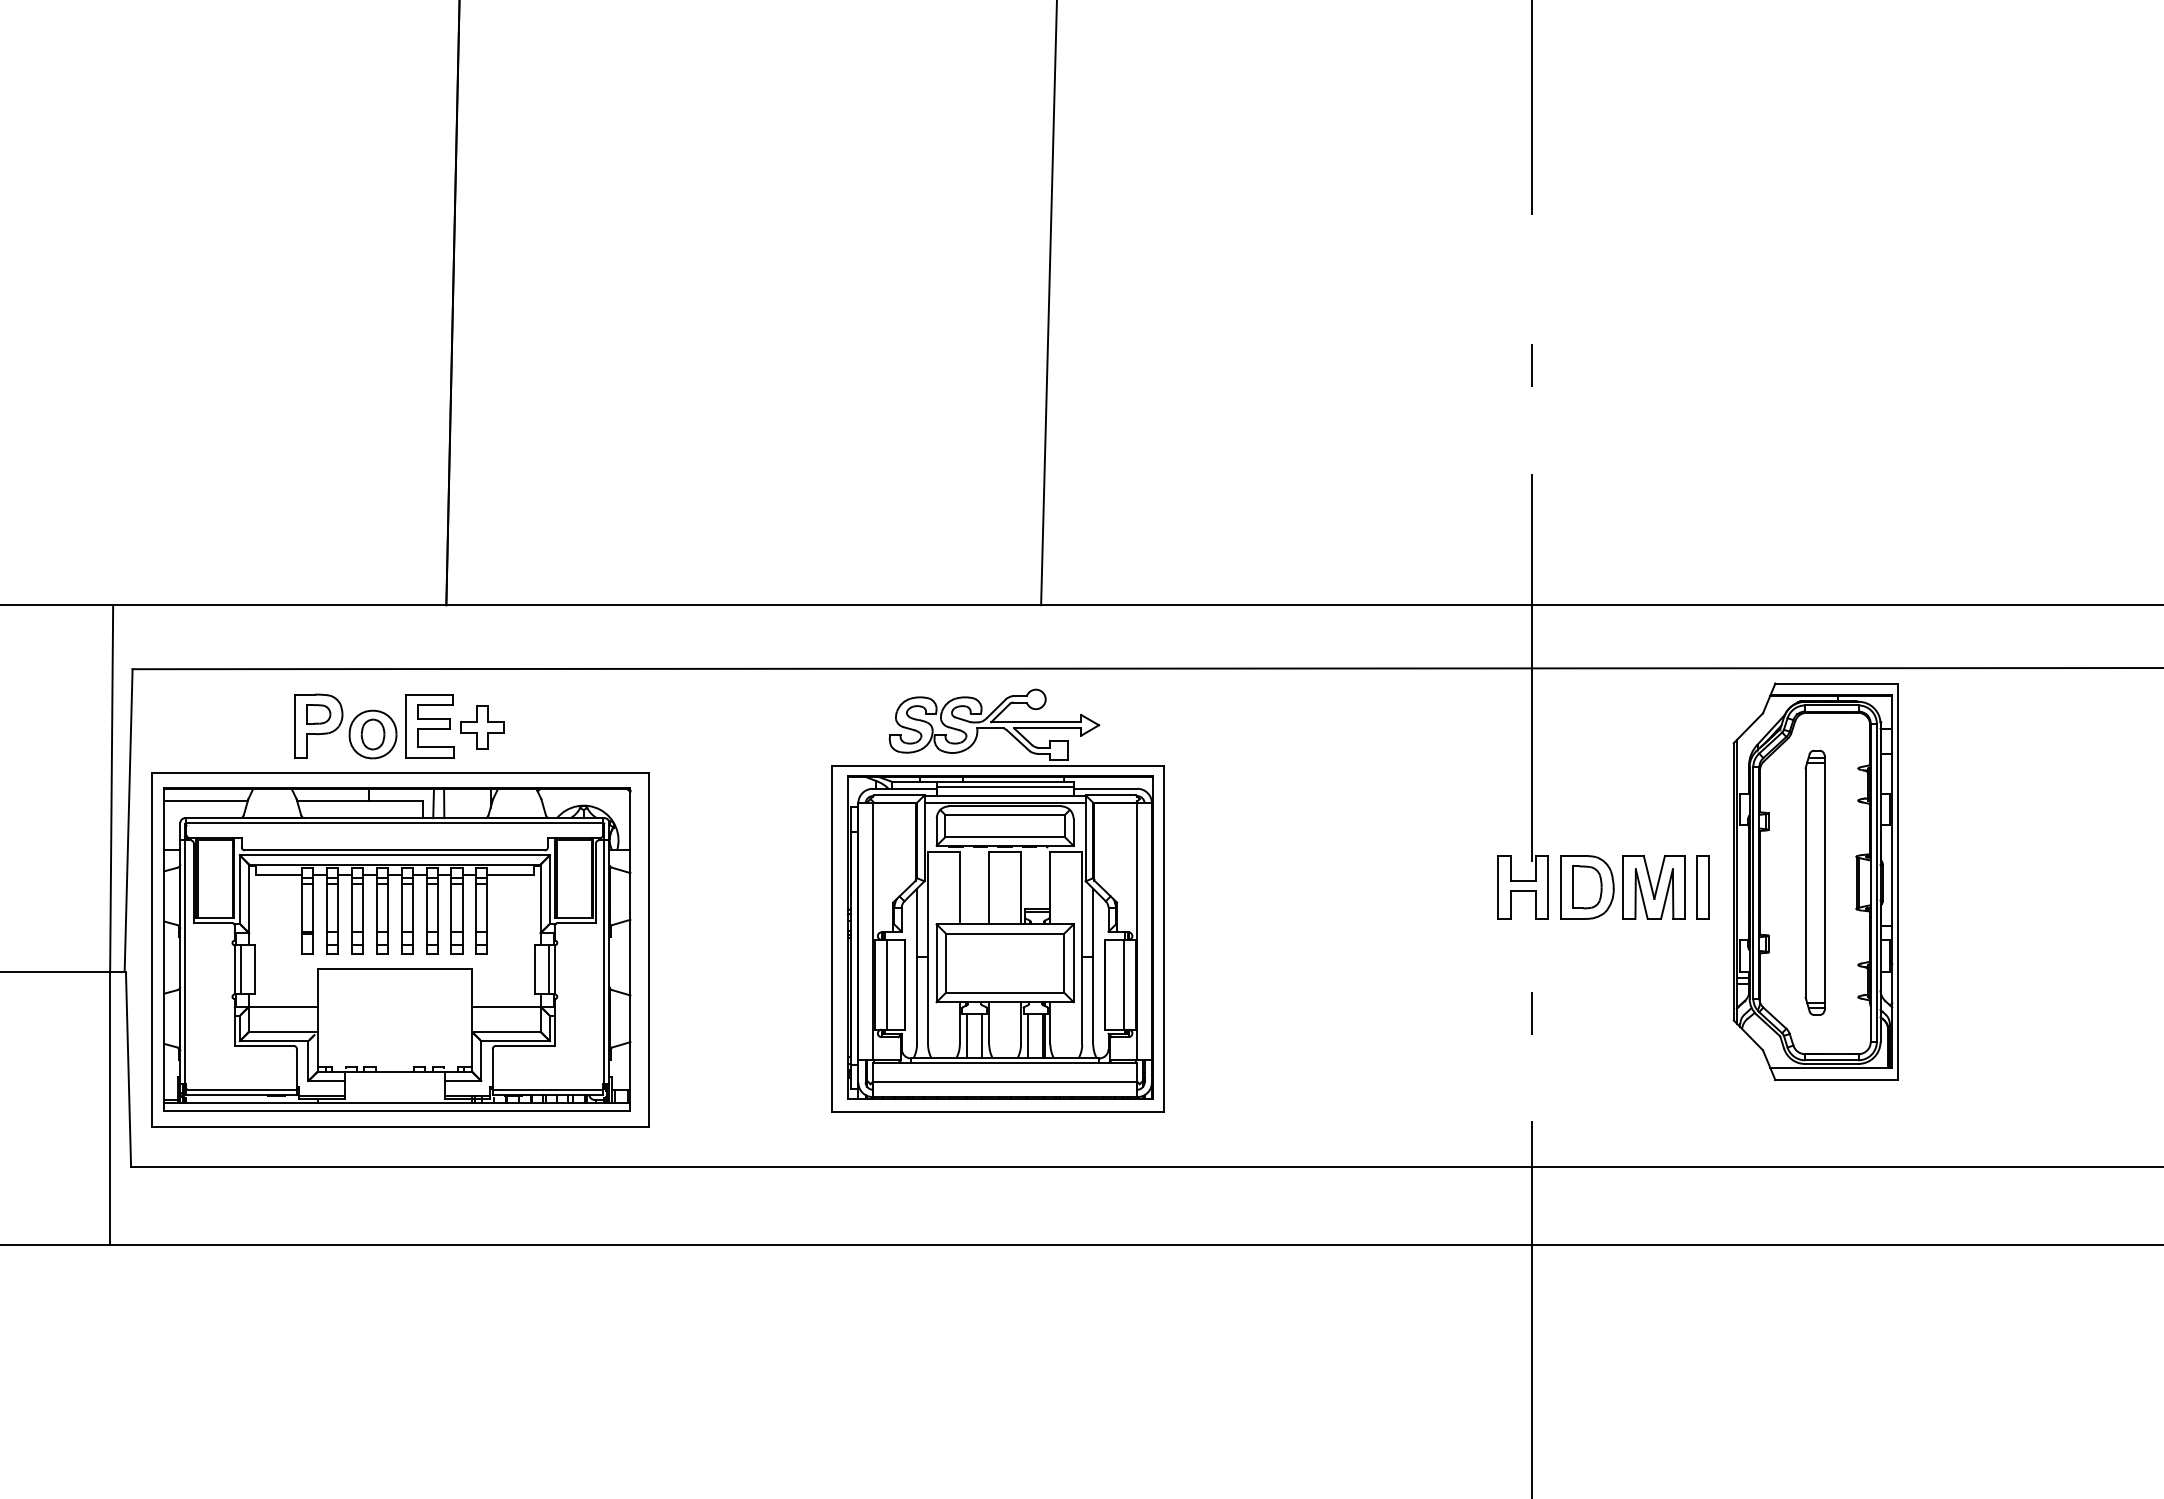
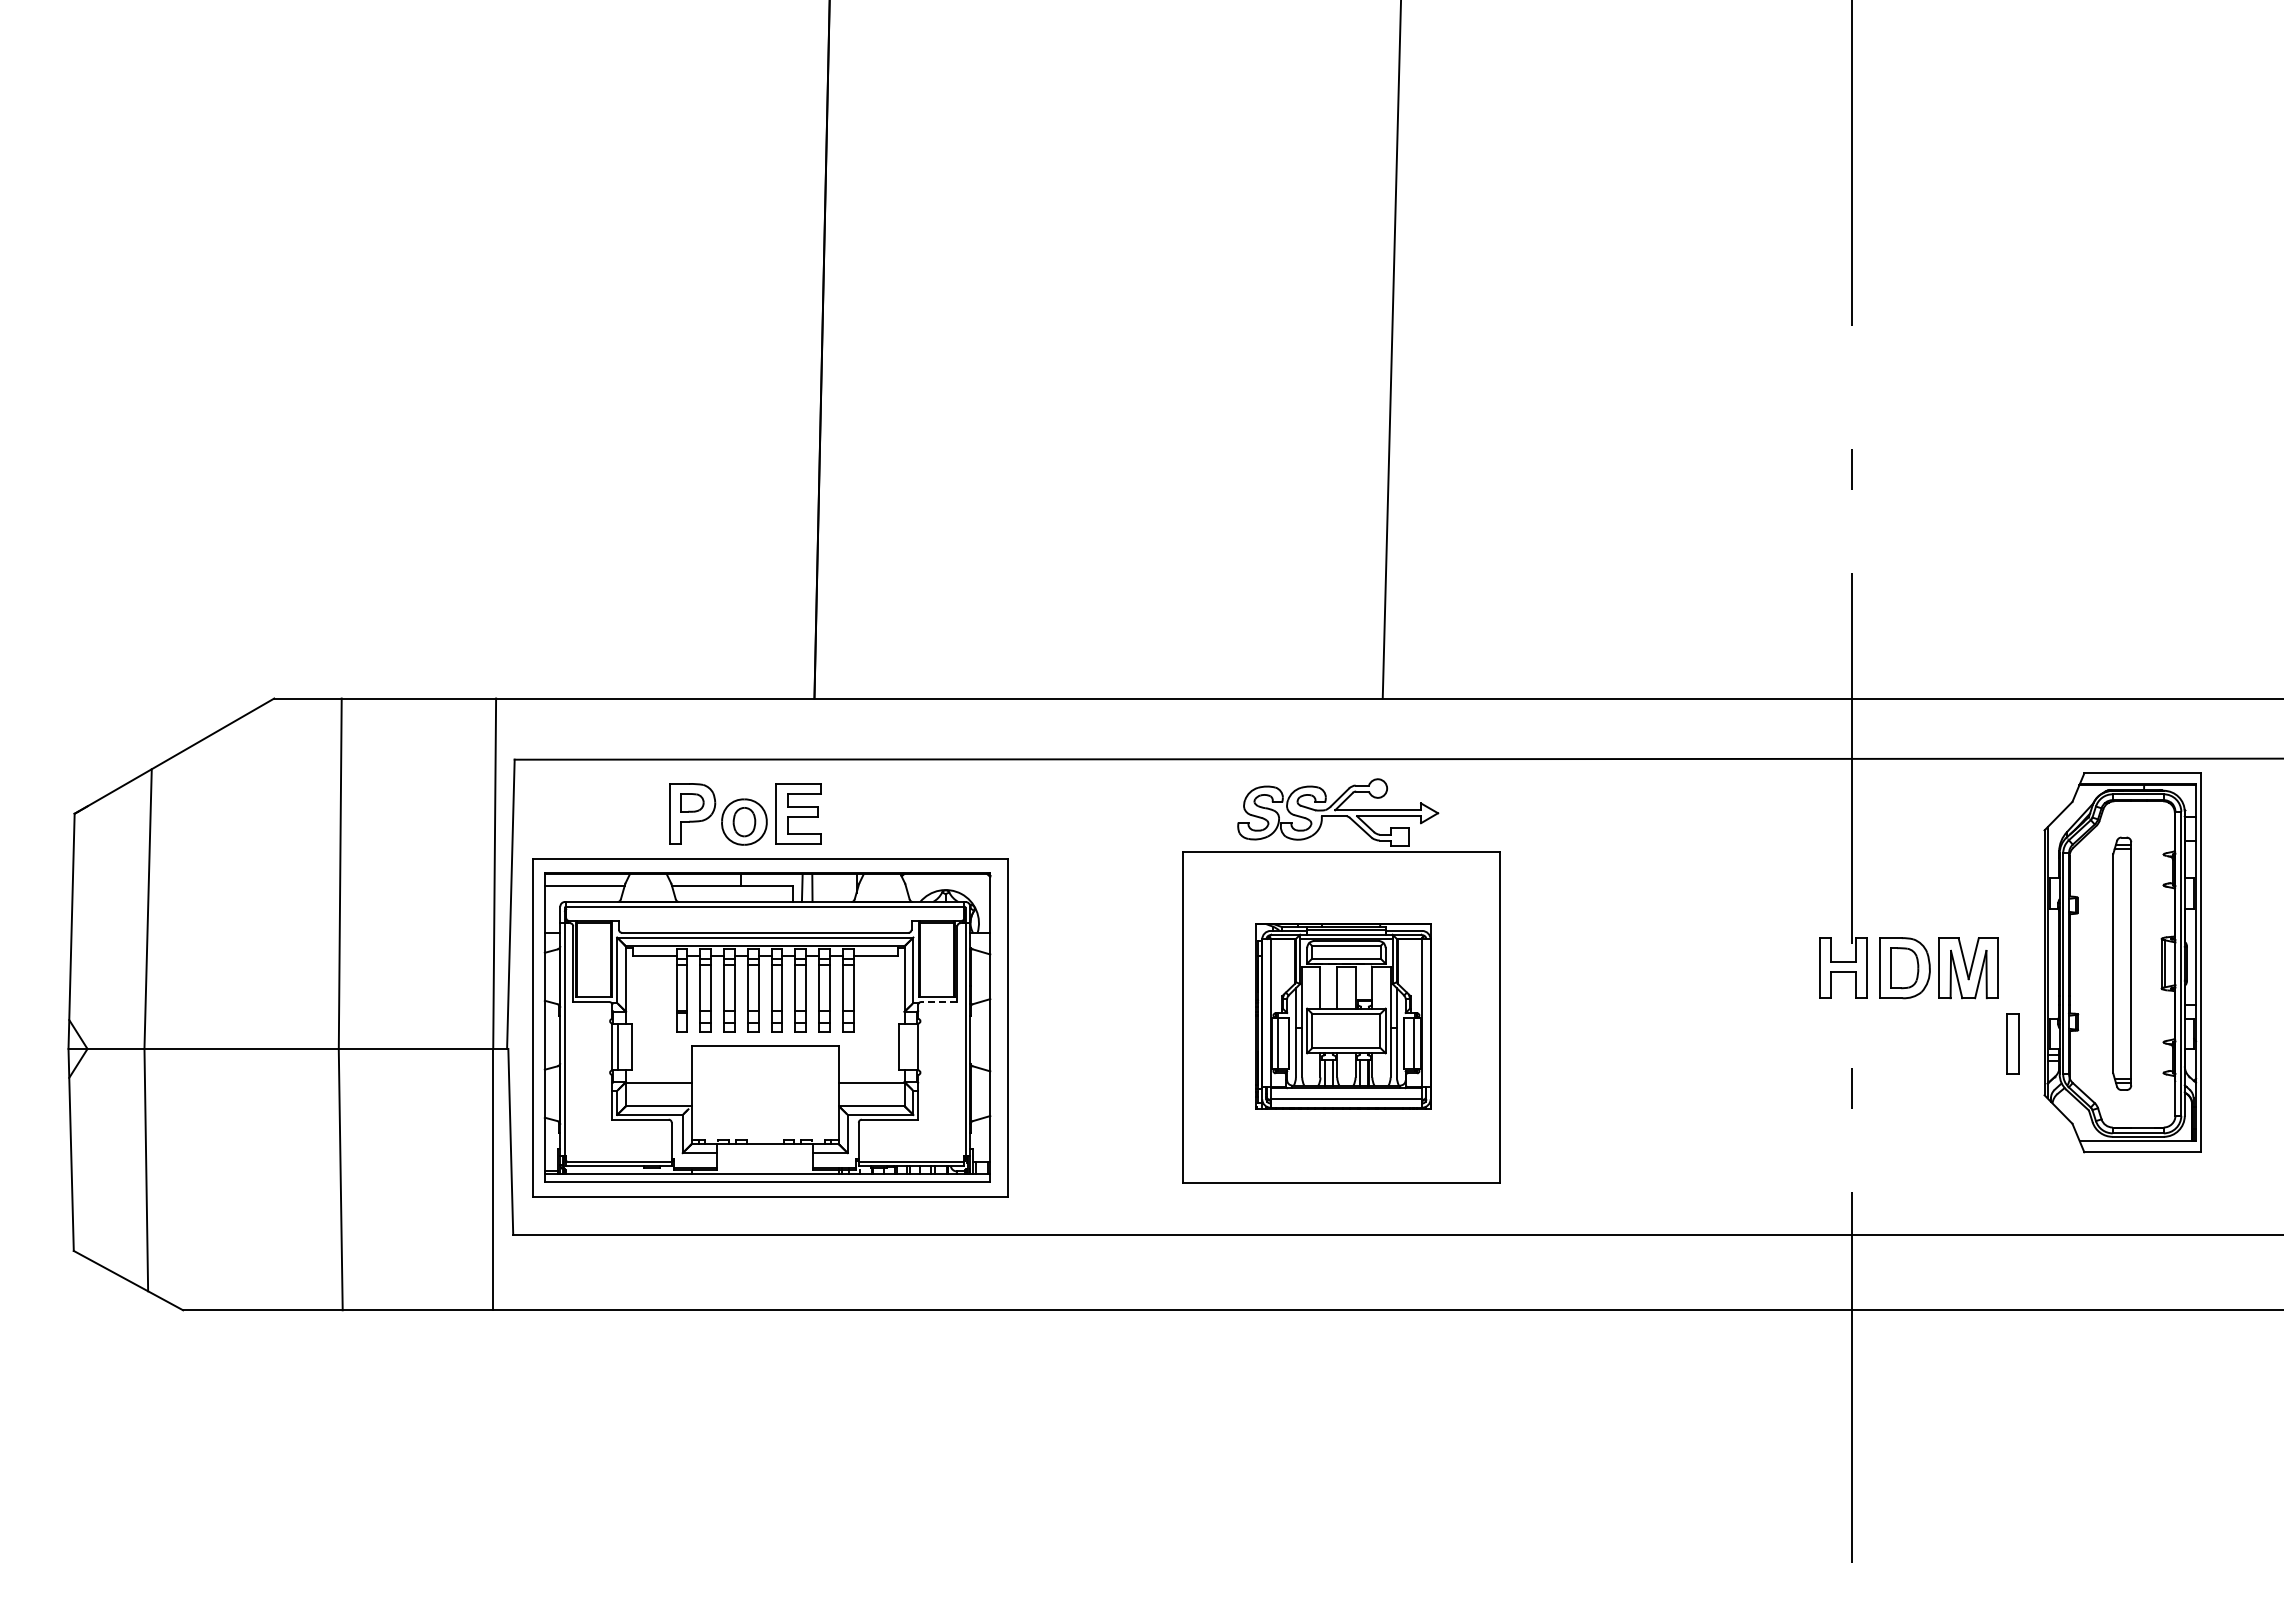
part: (481, 727) -> (848, 815), removed
part: (1702, 886) -> (2012, 1043), moved
line: (576, 923) -> (938, 1002), solid -> dashed
part: (1000, 937) -> (1343, 1016), size x0.6
line: (548, 969) -> (912, 1046), removed

